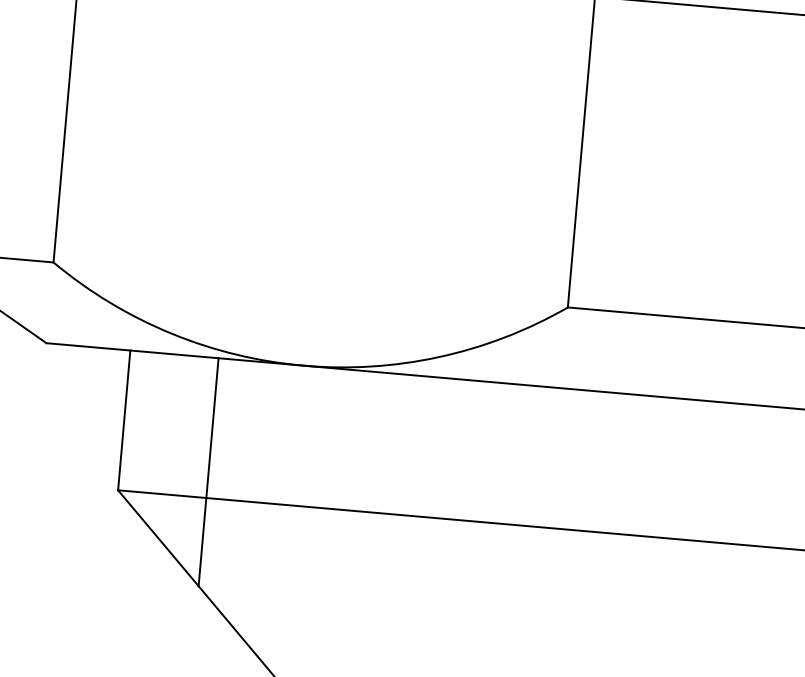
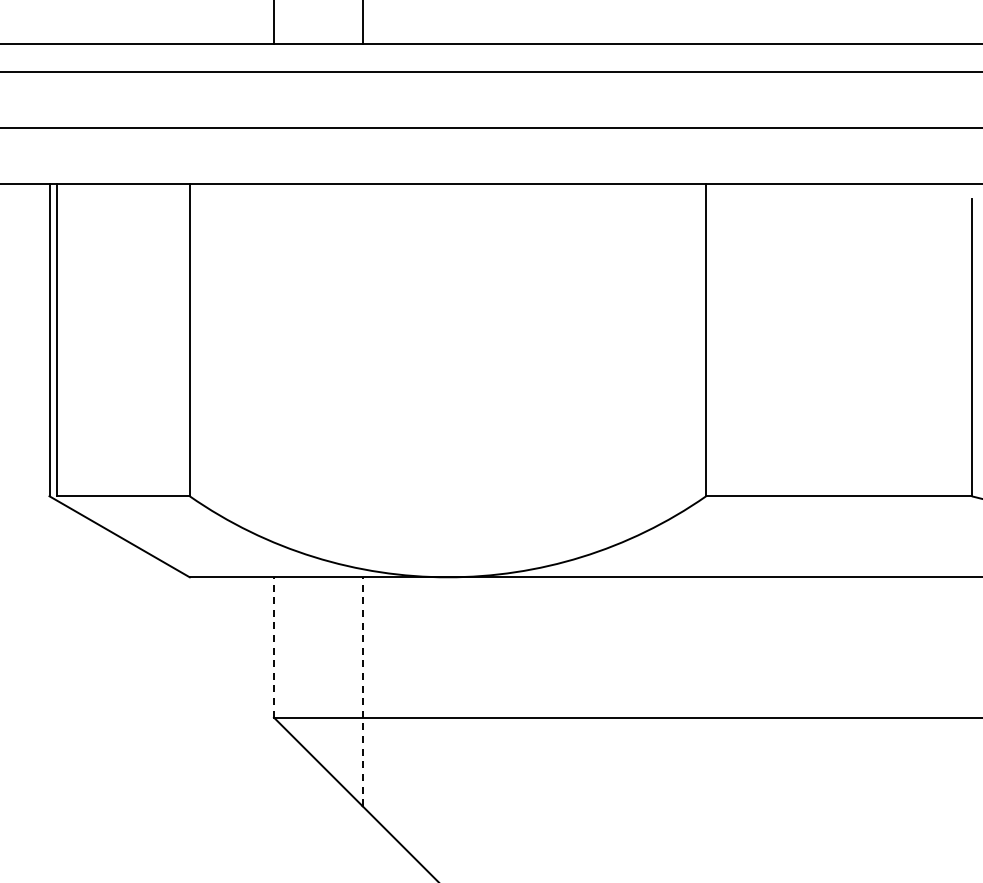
line: (123, 419) -> (273, 646), solid -> dashed
line: (208, 471) -> (362, 691), solid -> dashed

